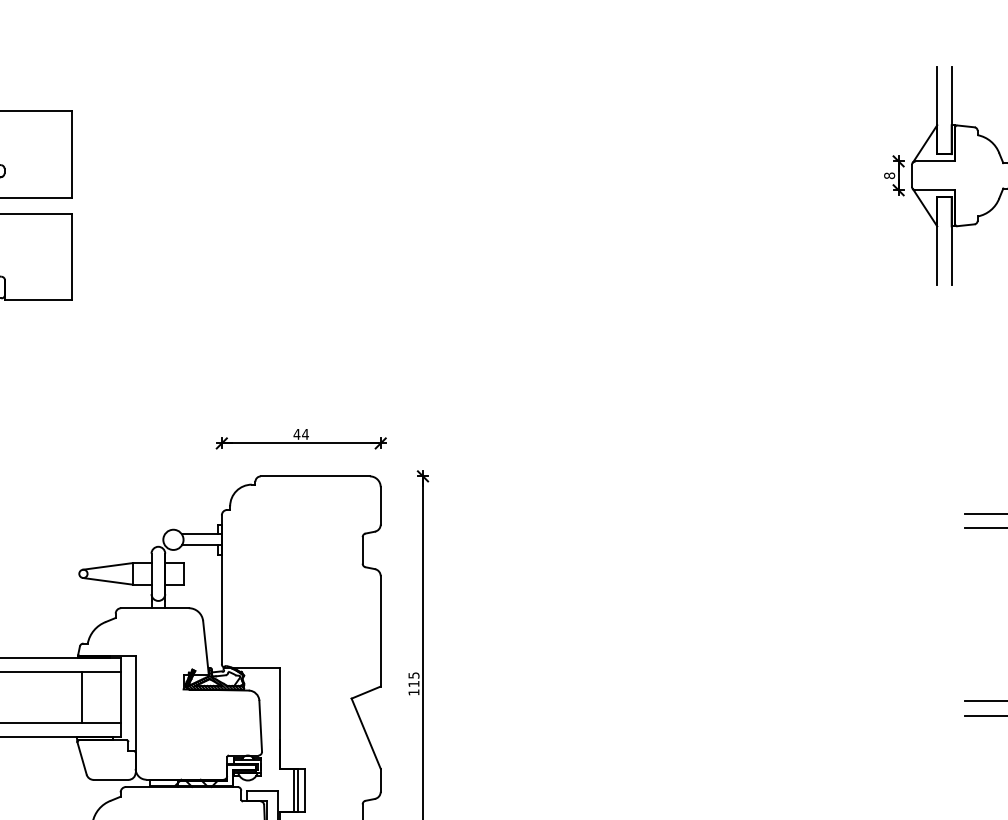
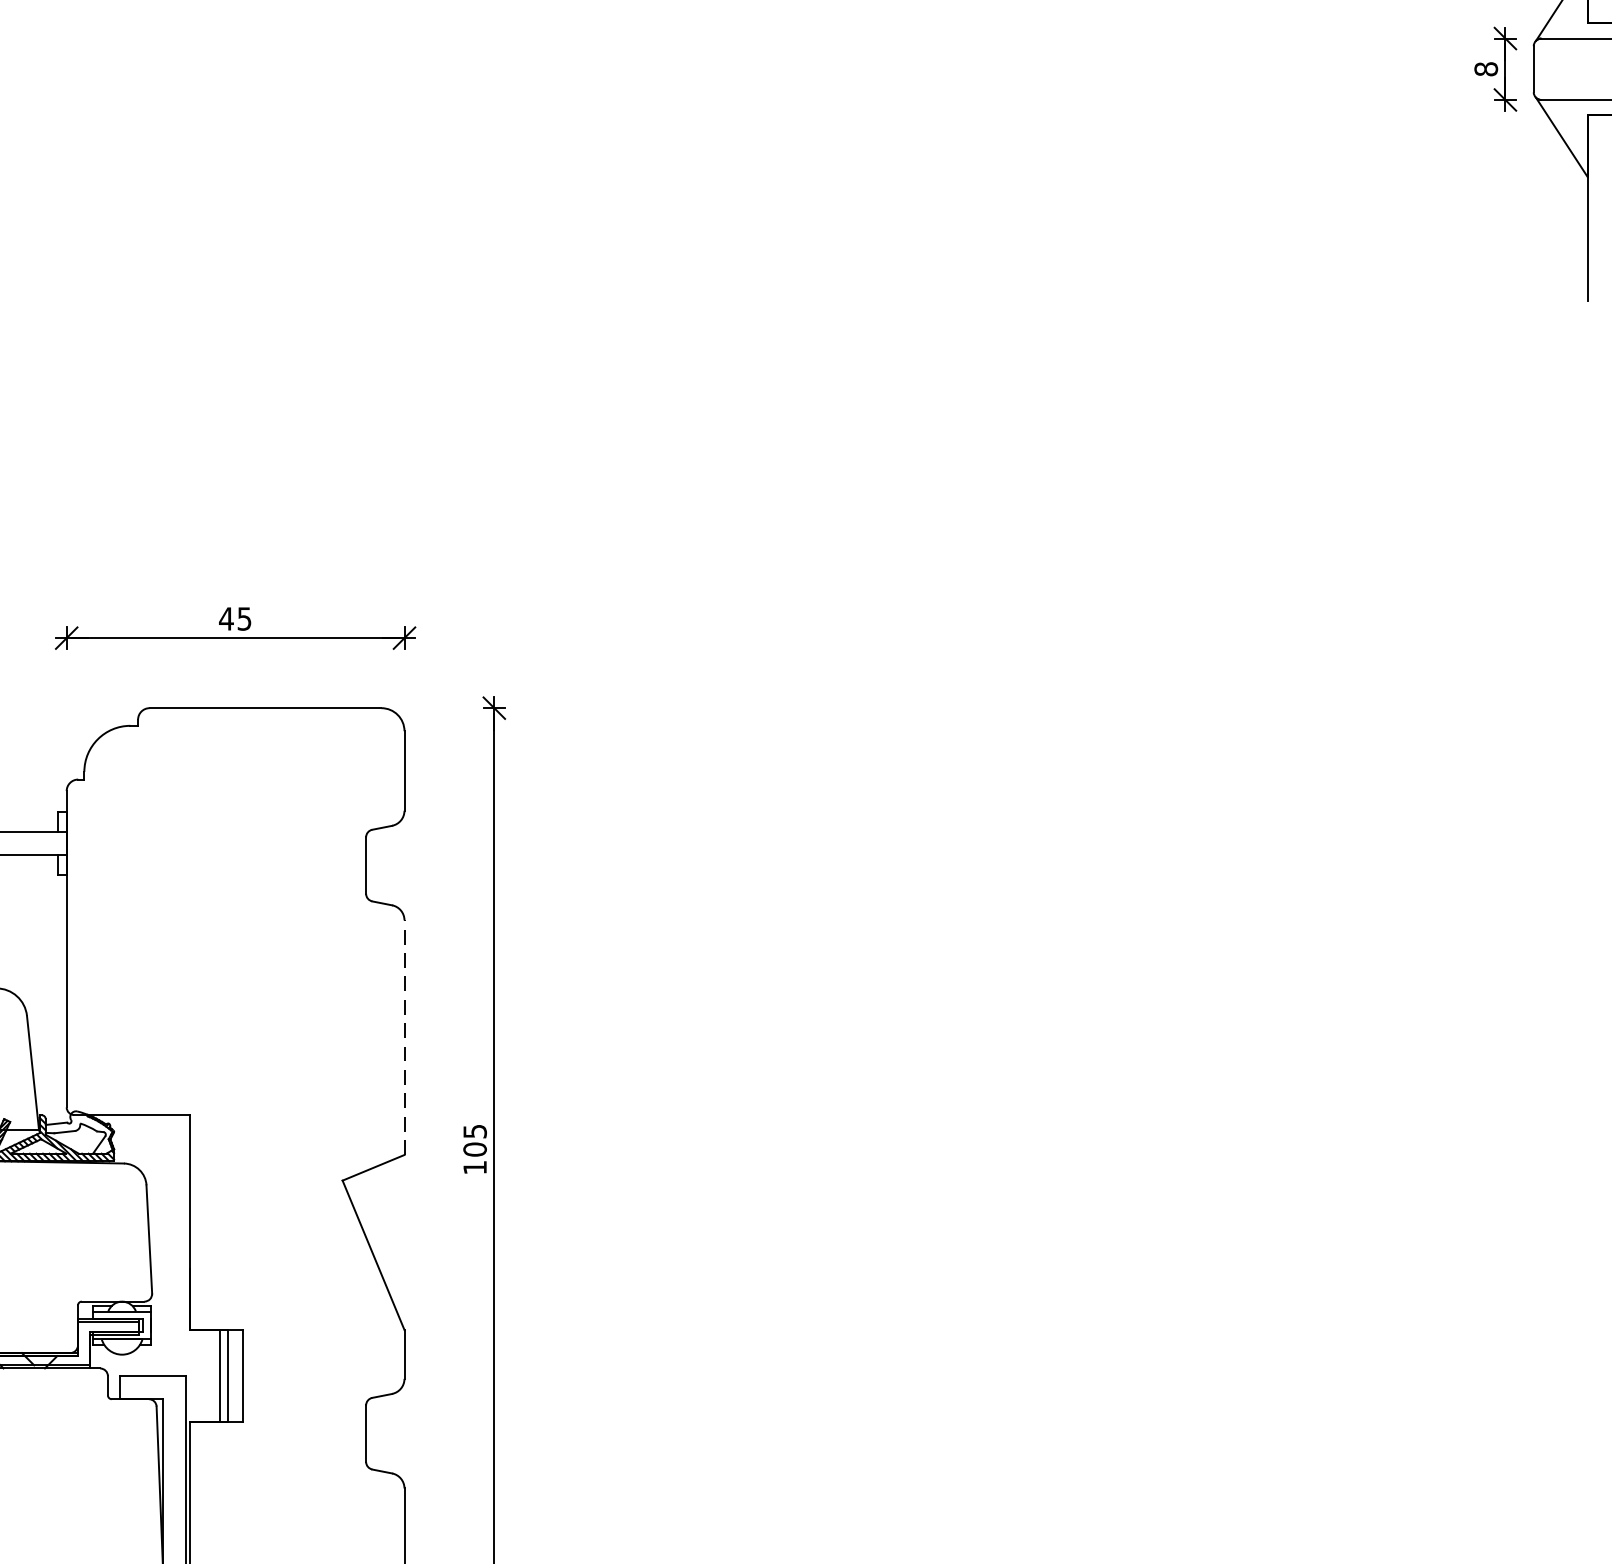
text: (305, 434) -> (244, 619), 44 -> 45
line: (380, 630) -> (403, 1035), solid -> dashed
text: (413, 683) -> (474, 1148), 115 -> 105

